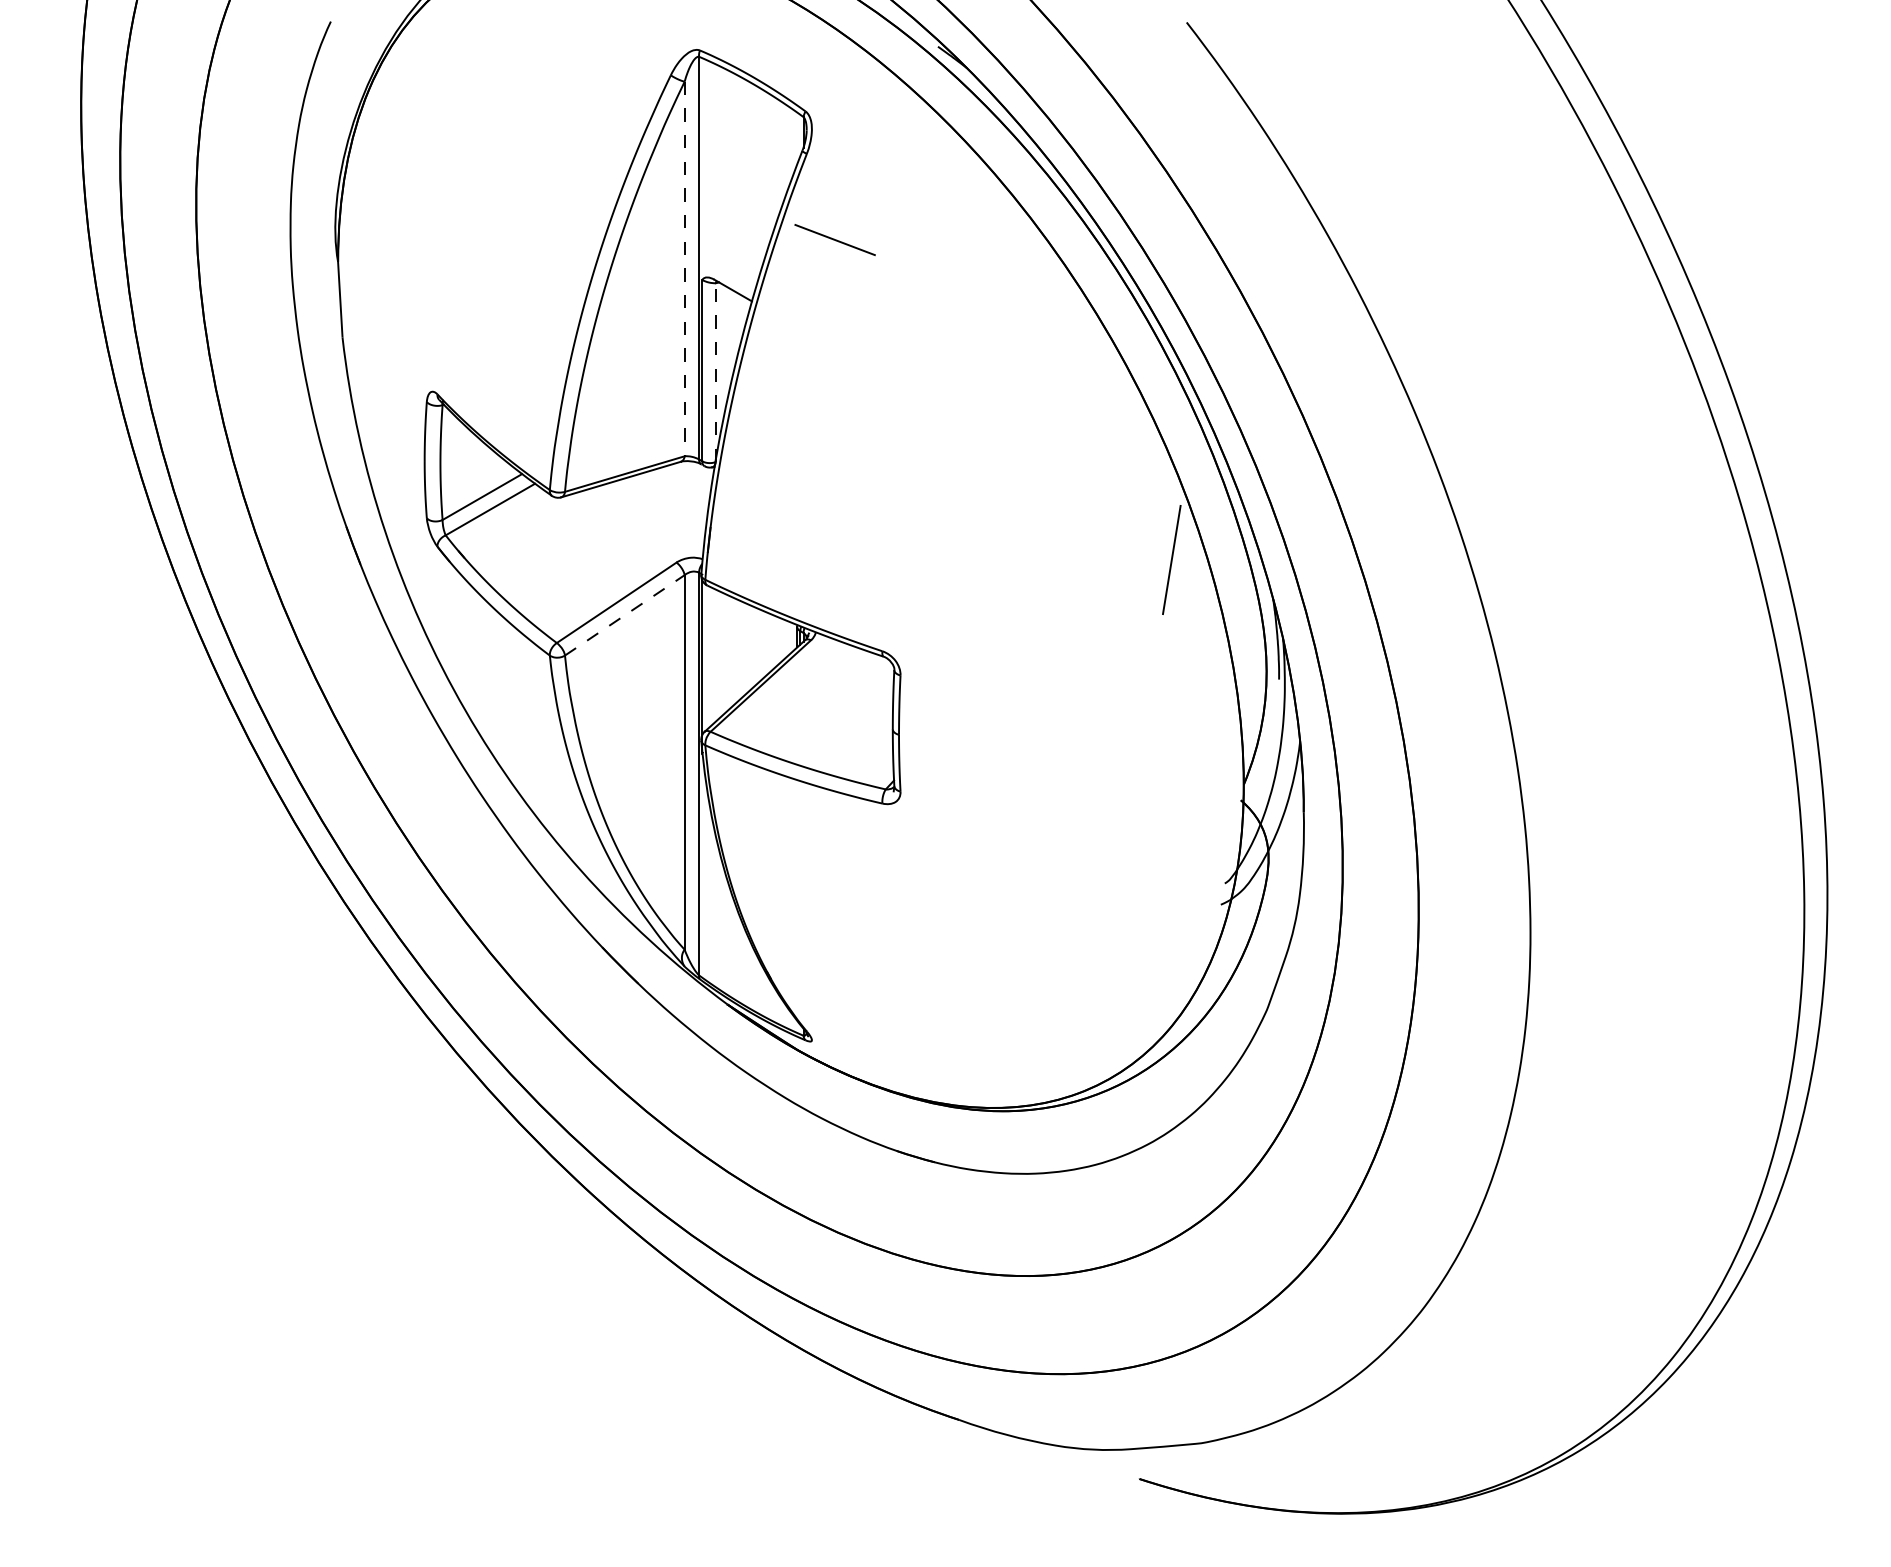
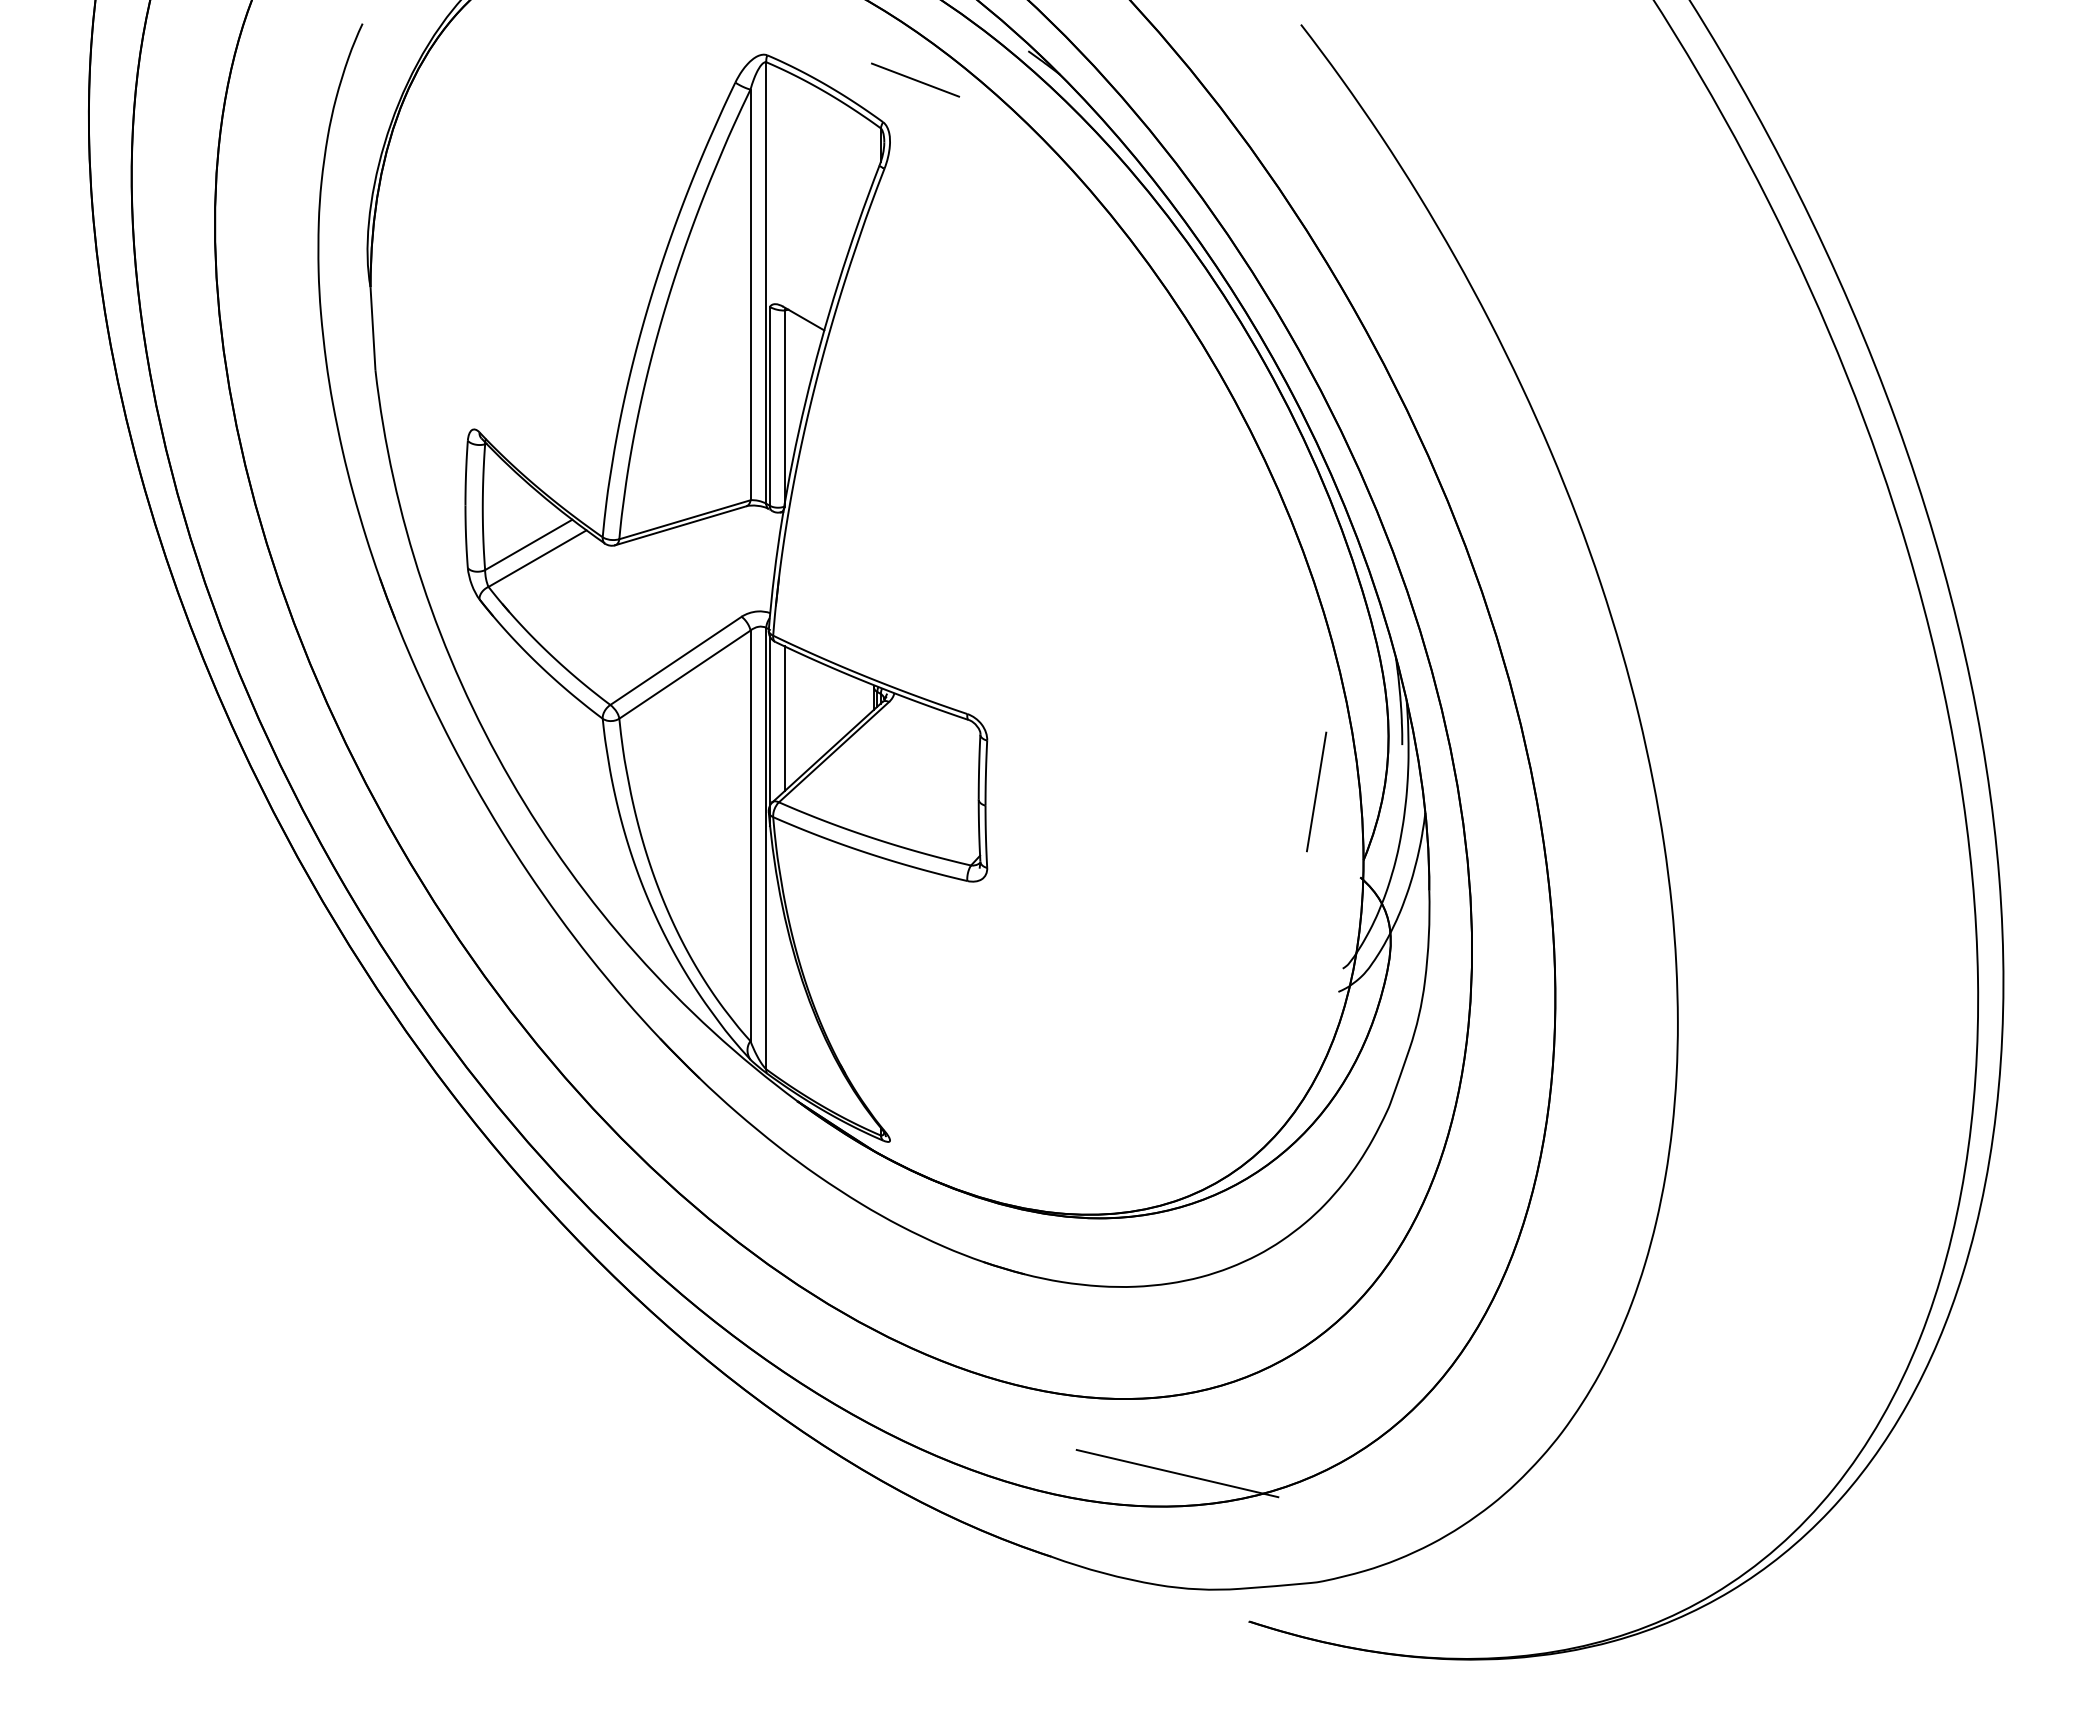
line: (835, 239) -> (915, 79), moved
line: (684, 269) -> (750, 295), dashed -> solid
line: (715, 372) -> (784, 408), dashed -> solid
line: (1171, 559) -> (1316, 791), moved
line: (625, 615) -> (685, 674), dashed -> solid
line: (715, 655) -> (784, 718), added
line: (1074, 1343) -> (1177, 1473), added

